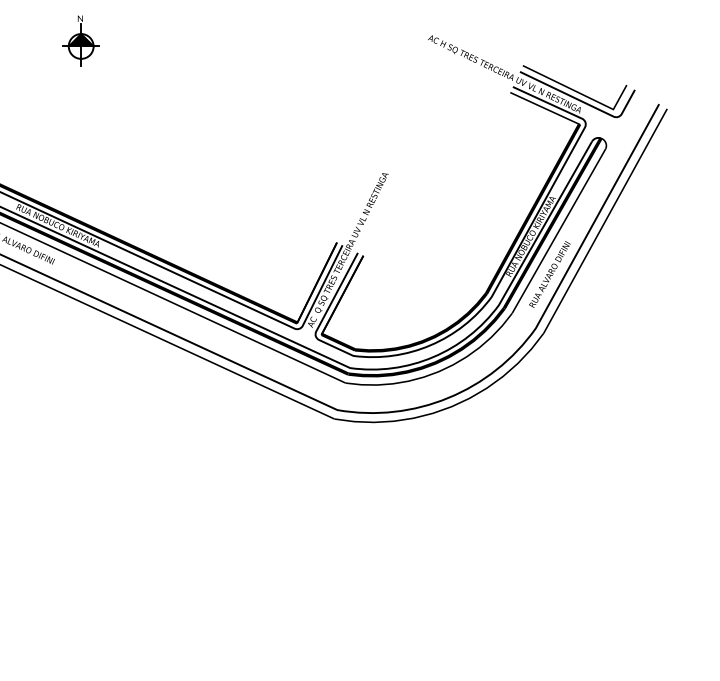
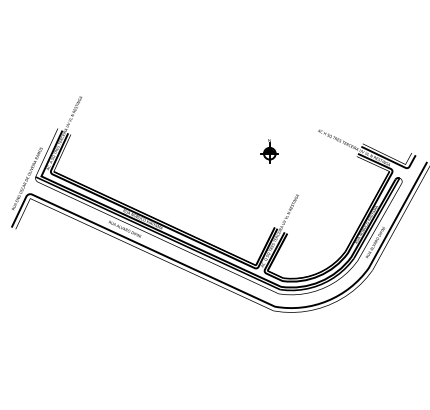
part: (80, 41) -> (269, 151), moved

